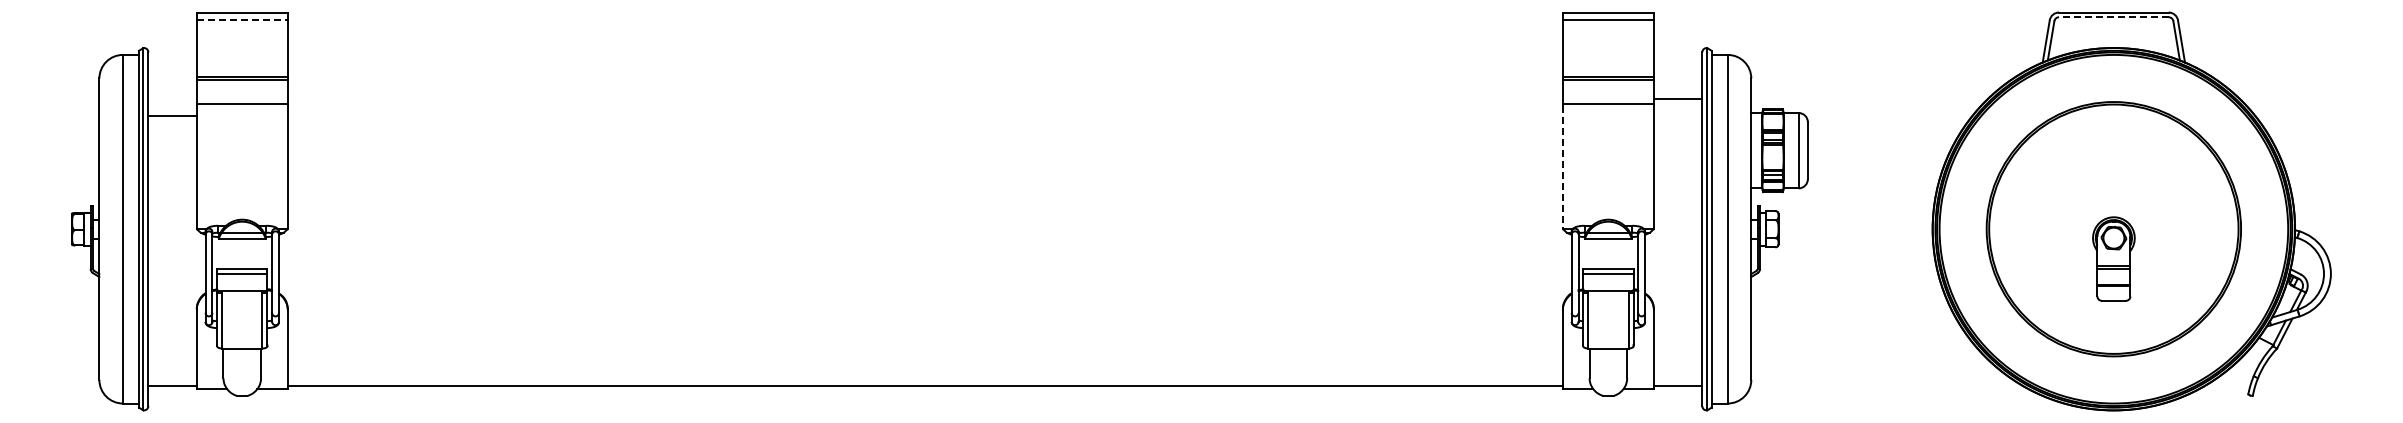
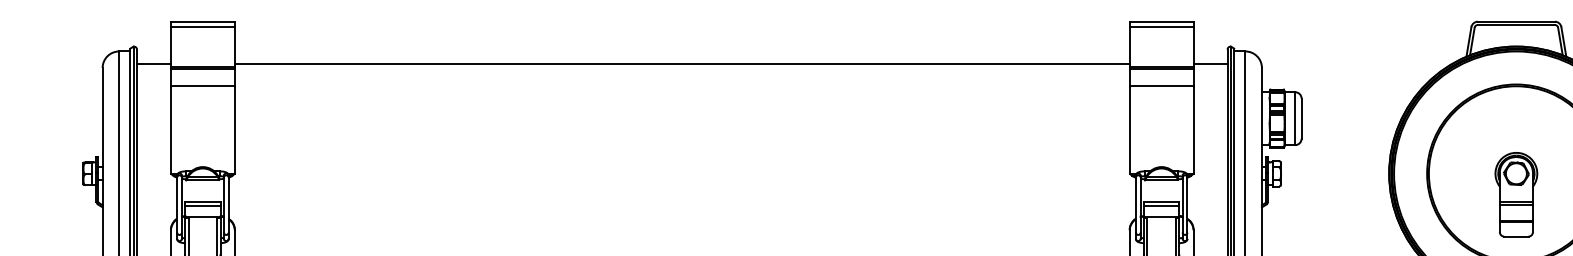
line: (2113, 17) -> (1516, 25), dashed -> solid
line: (242, 20) -> (203, 27), dashed -> solid
line: (924, 72) -> (681, 63), added
line: (1677, 99) -> (1210, 63), moved
line: (172, 116) -> (153, 63), moved
line: (1562, 167) -> (1129, 130), dashed -> solid
part: (2113, 258) -> (1516, 194), size x1.43

